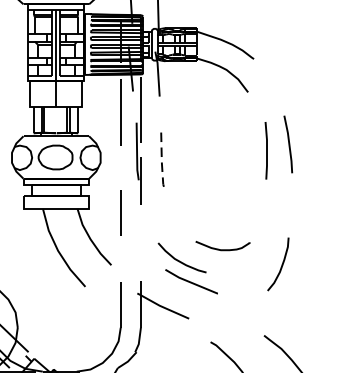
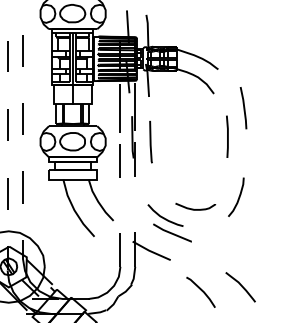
line: (288, 144) -> (243, 108), moved
line: (161, 159) -> (150, 143), dashed -> solid
line: (119, 212) -> (119, 160), moved
curve: (281, 263) -> (238, 196), moved

